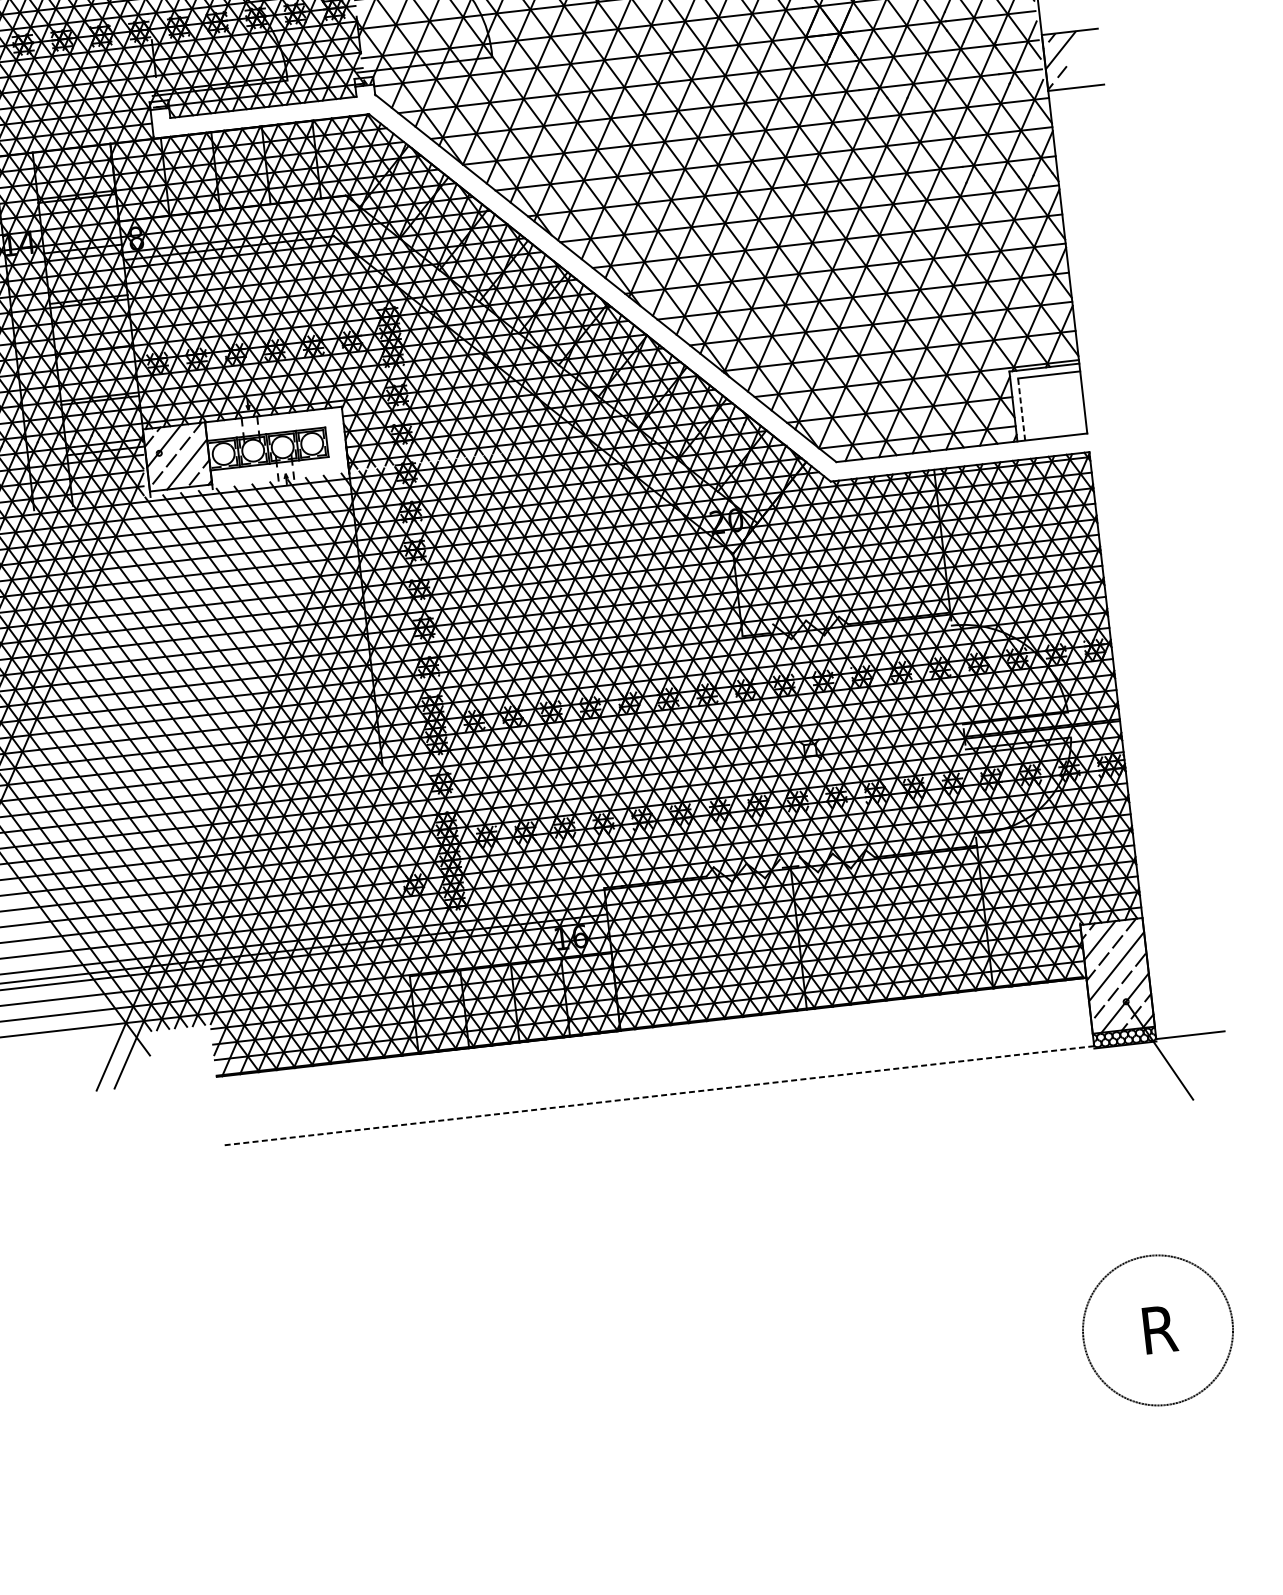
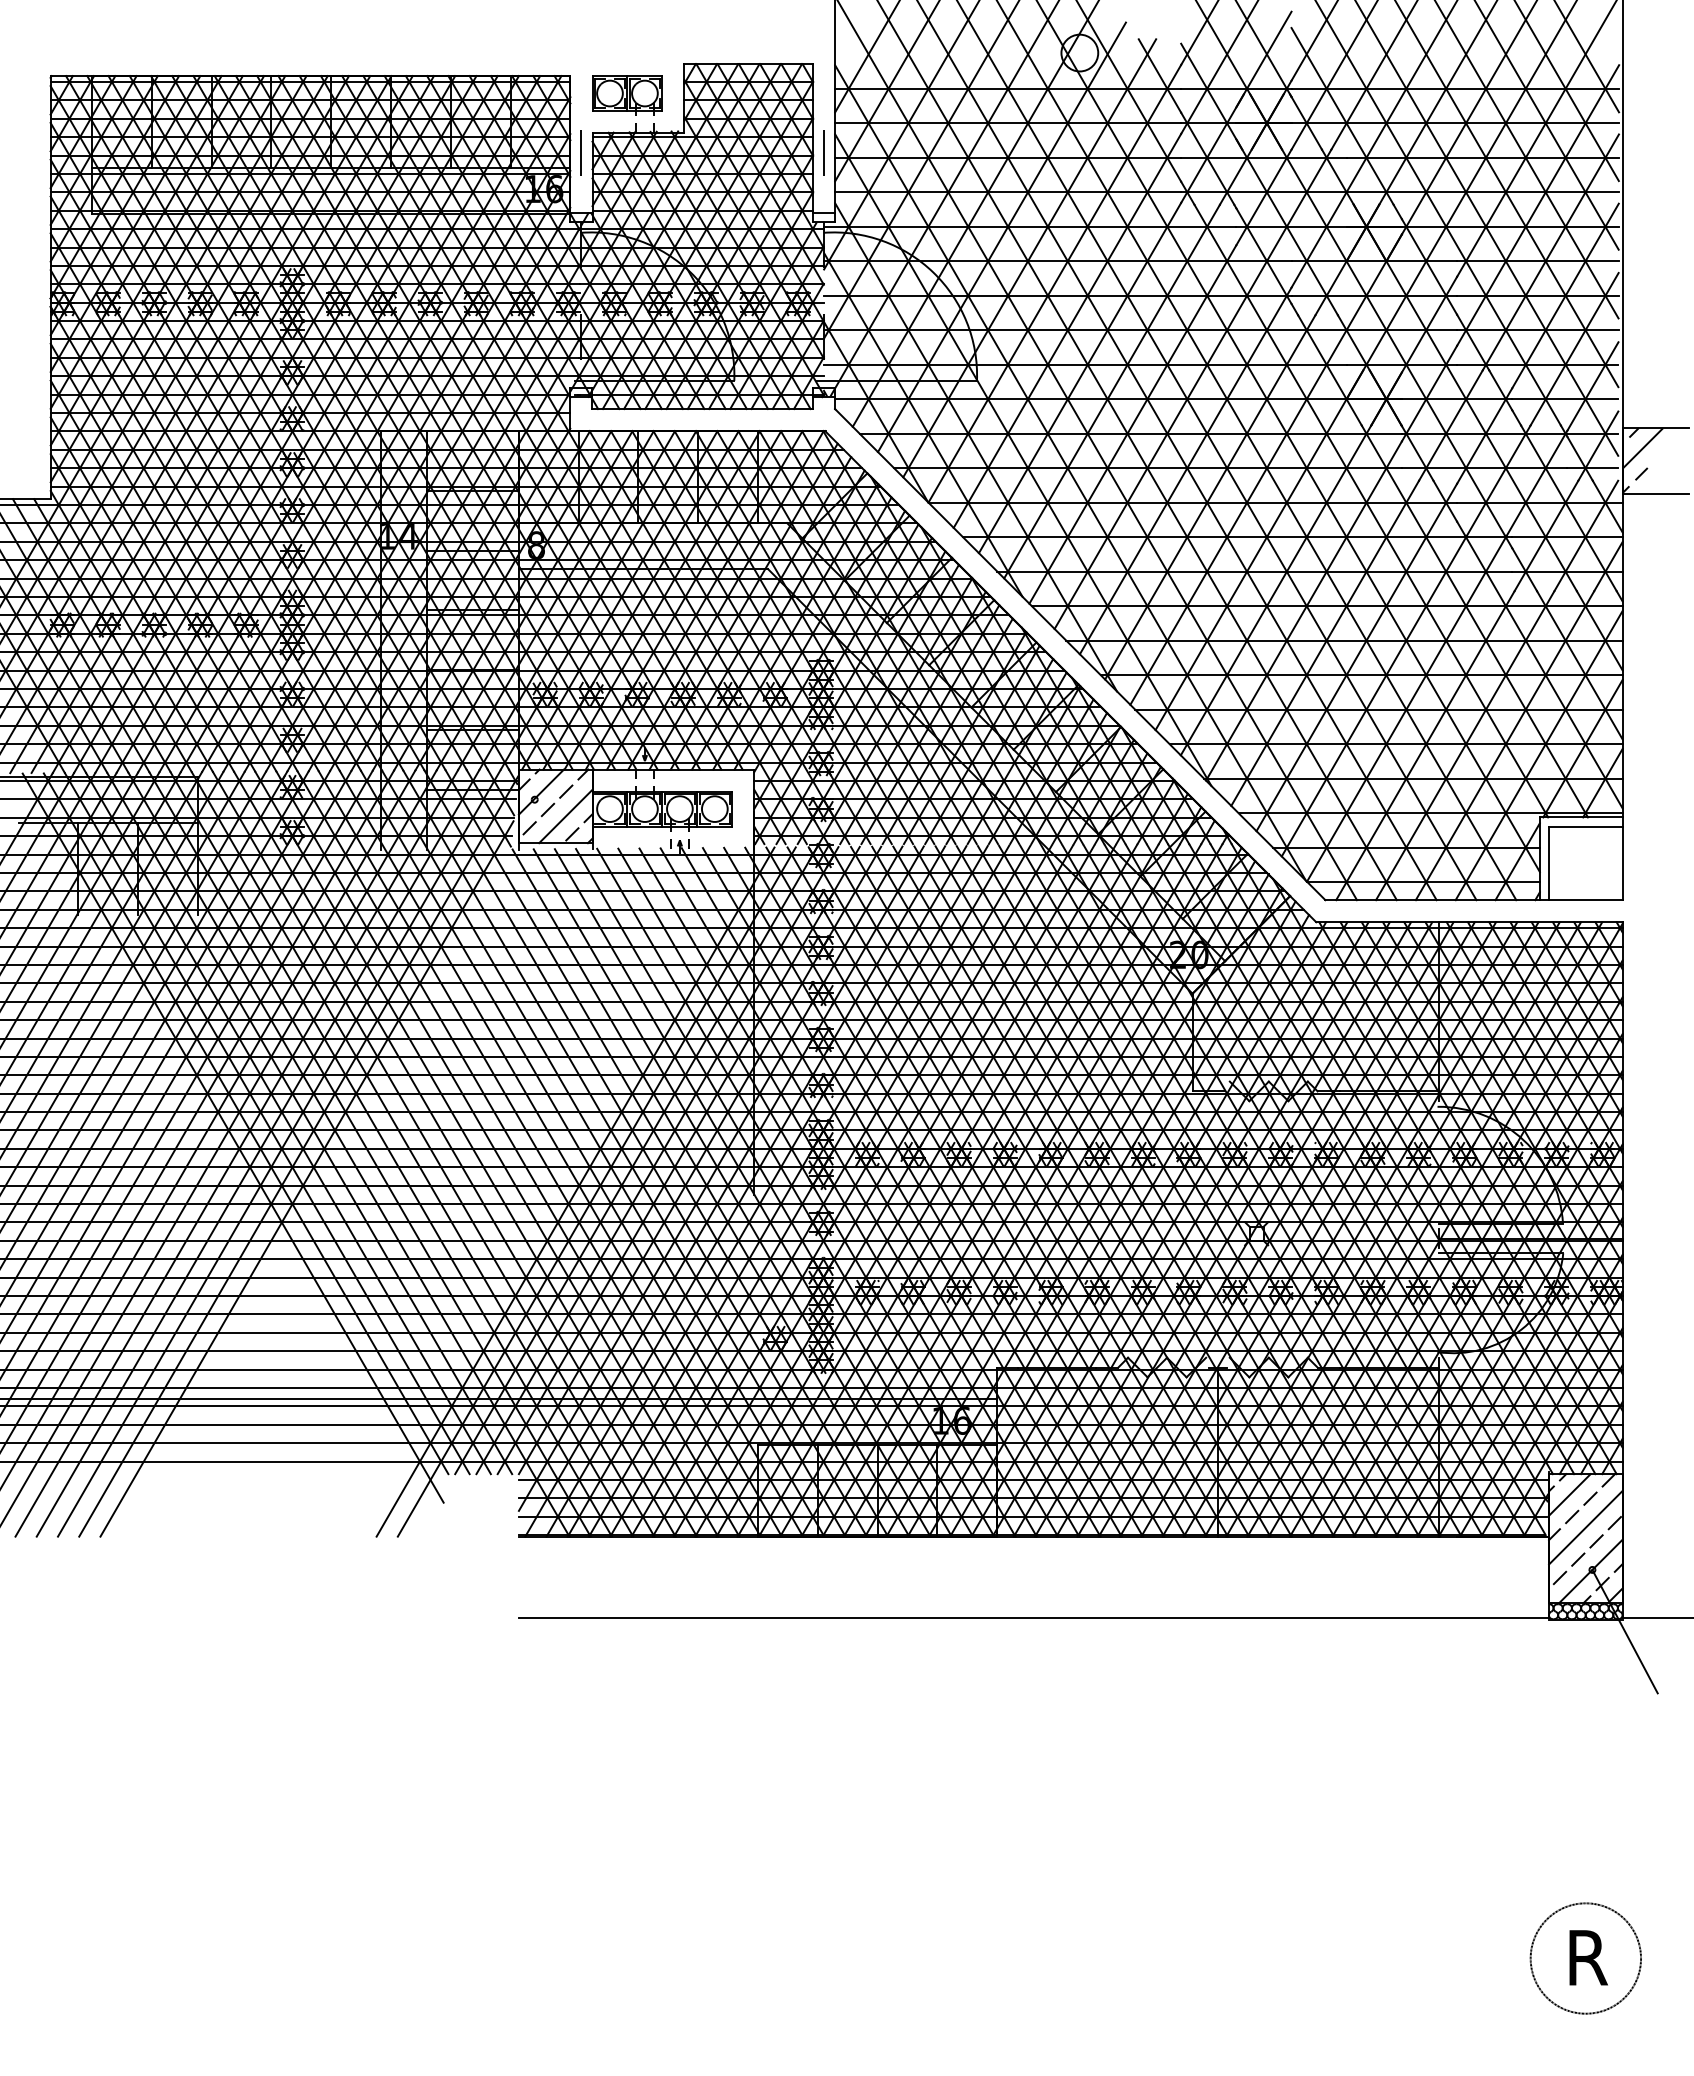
line: (1022, 409) -> (1549, 863), dashed -> solid
line: (658, 1095) -> (1033, 1617), dashed -> solid
circle: (1157, 1330) -> (1585, 1958), size x0.62

